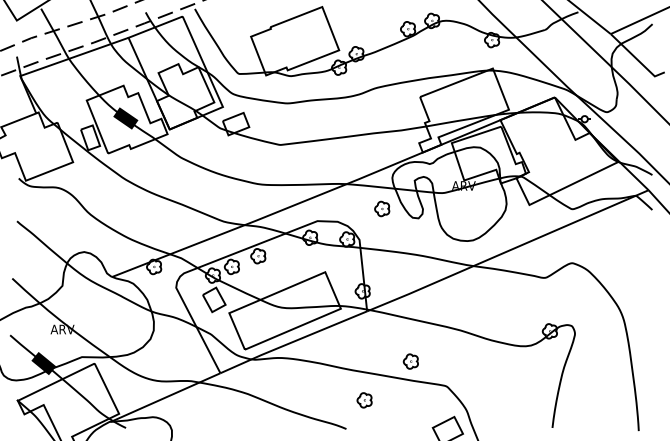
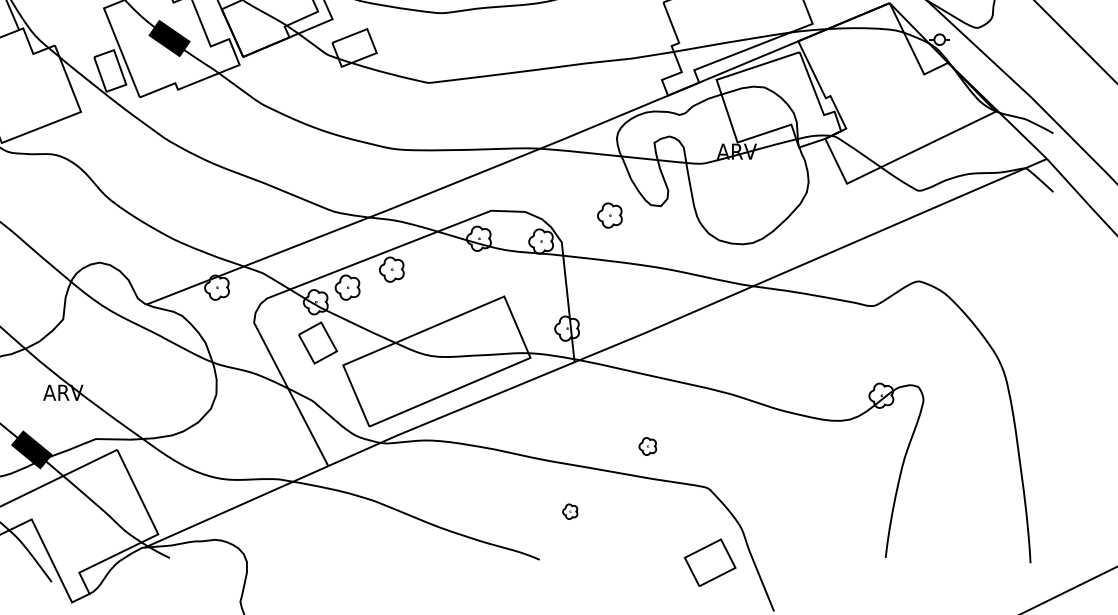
part: (382, 208) -> (610, 214), moved
part: (410, 361) -> (647, 446), size x0.7
part: (364, 400) -> (570, 511), size x0.6

